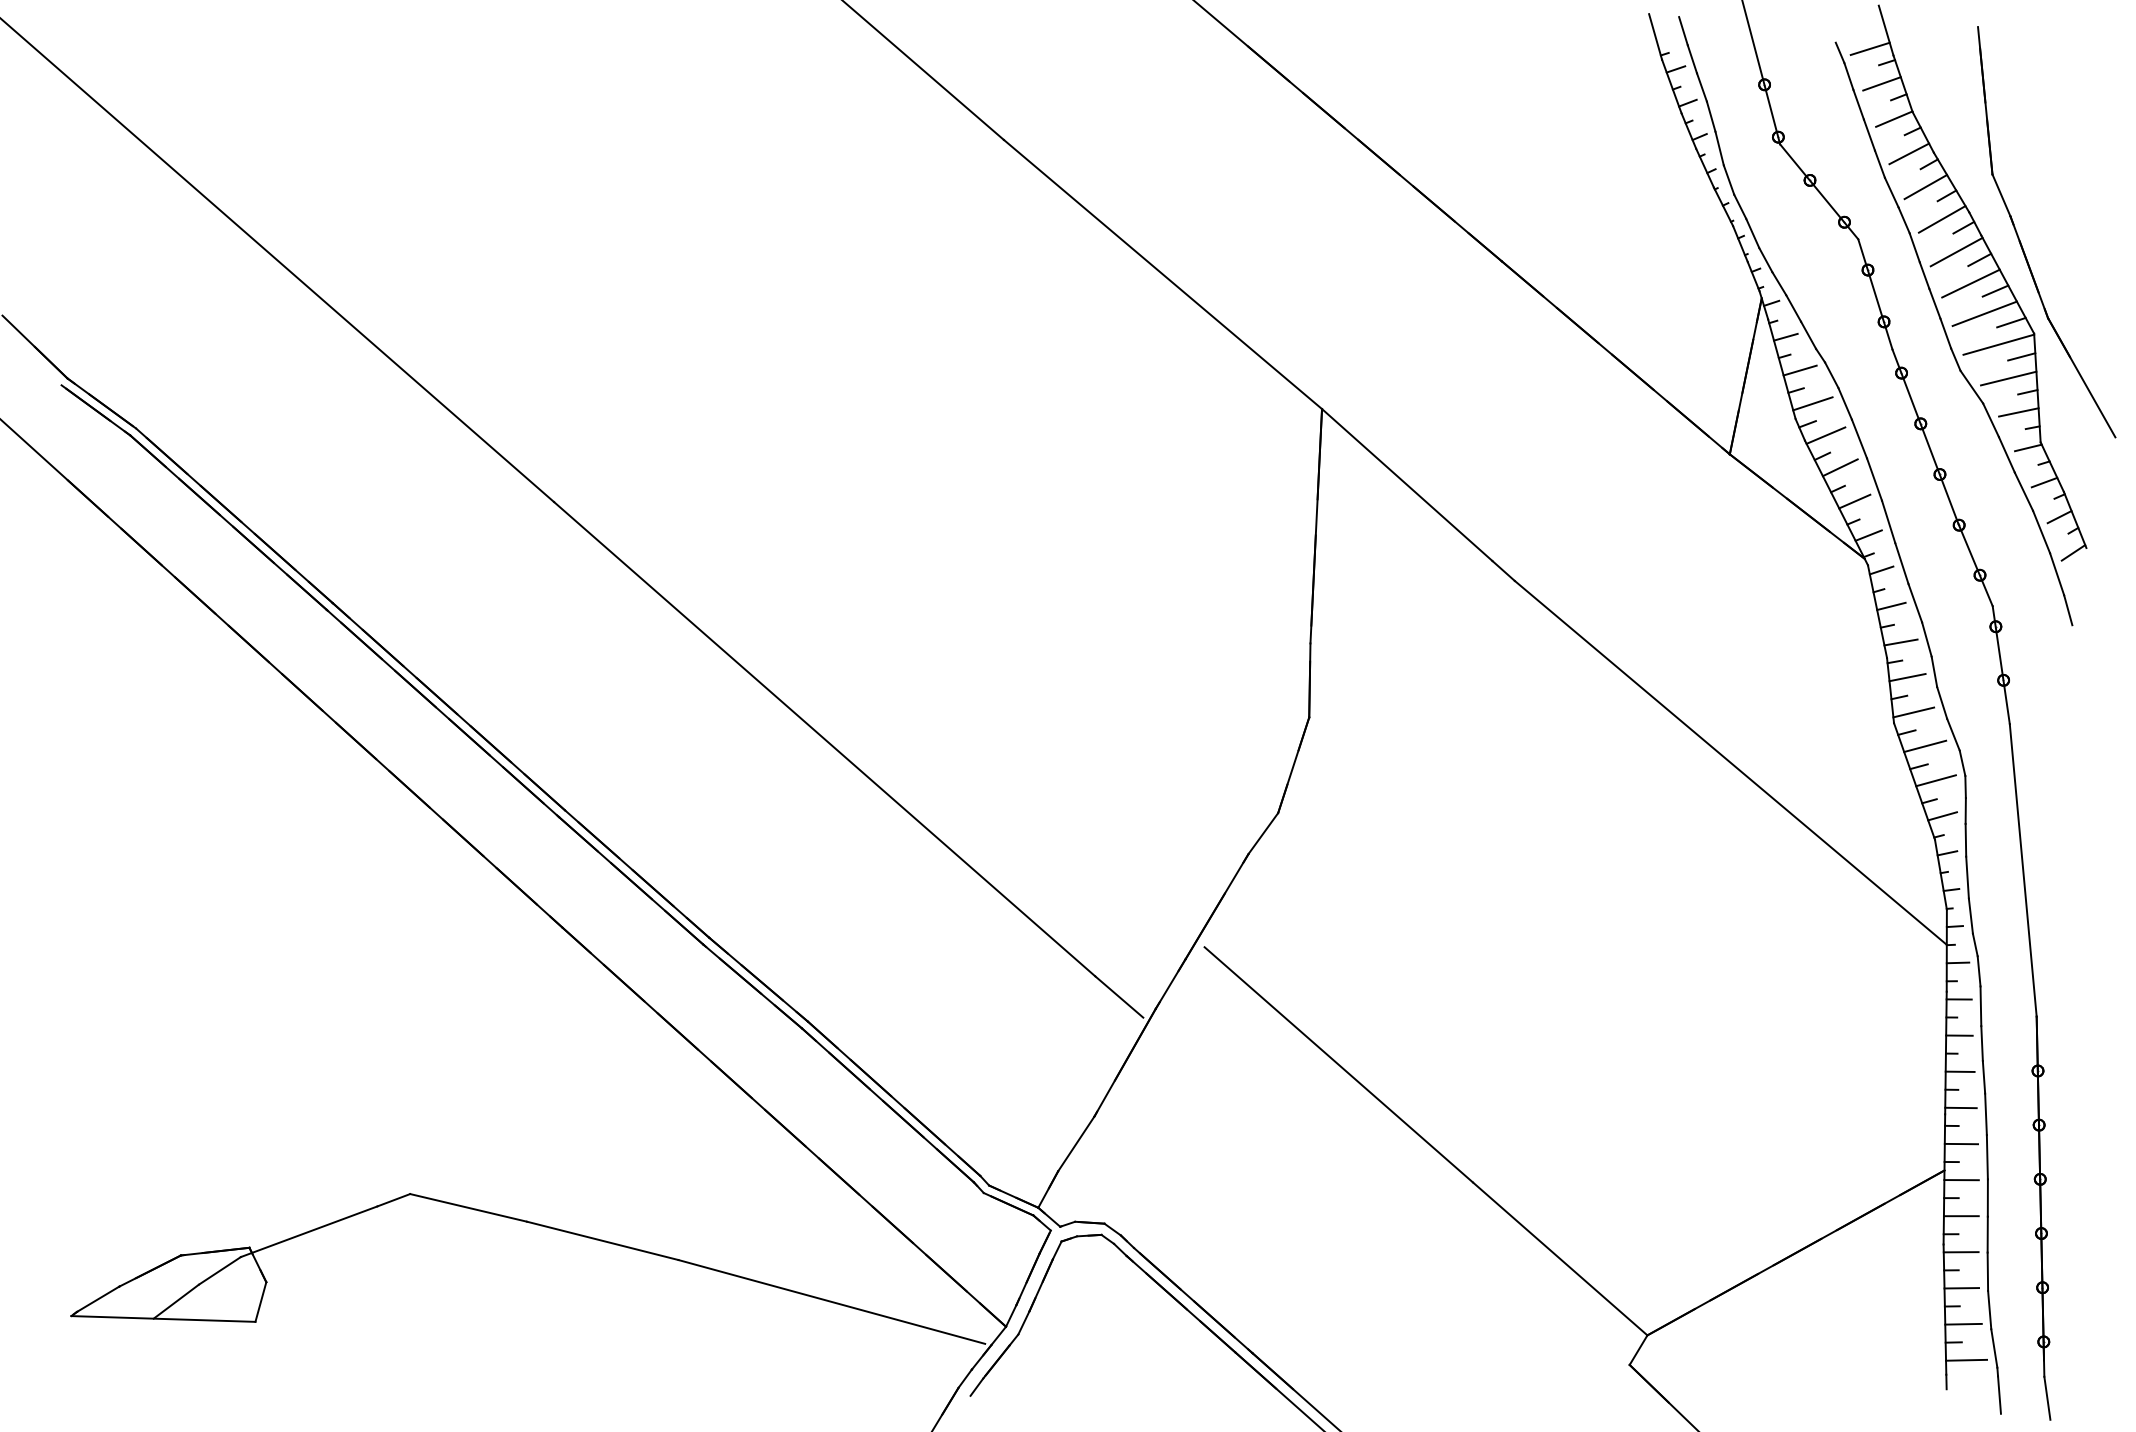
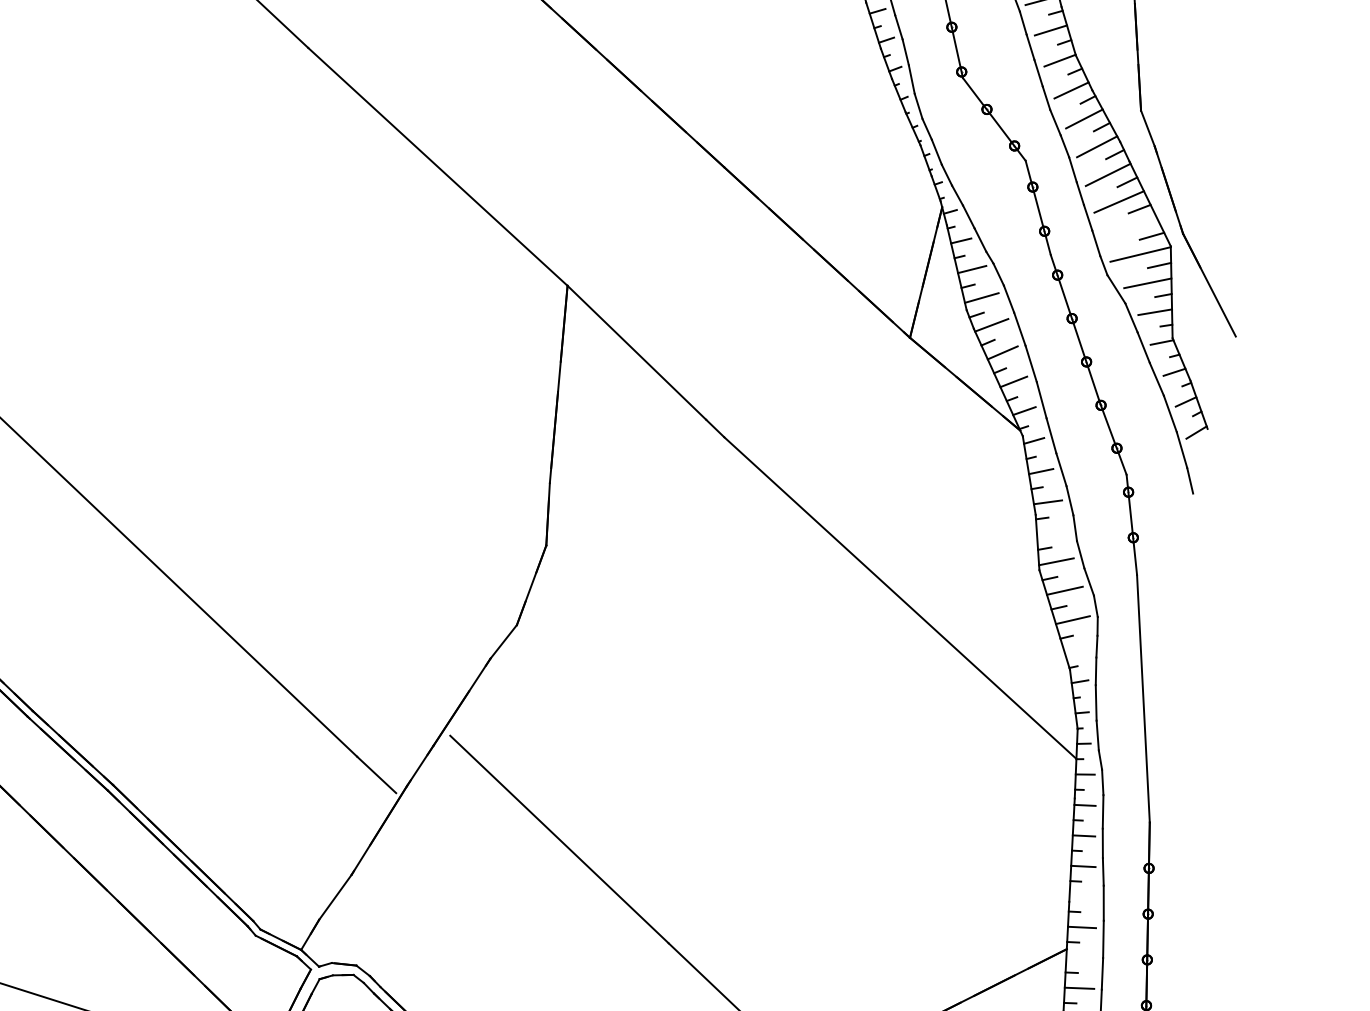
line: (1984, 313) -> (1129, 227), removed
line: (1907, 677) -> (1052, 532), removed
line: (1942, 816) -> (1077, 650), removed
line: (1960, 1107) -> (1082, 896), removed
line: (1961, 1180) -> (1080, 958), removed

